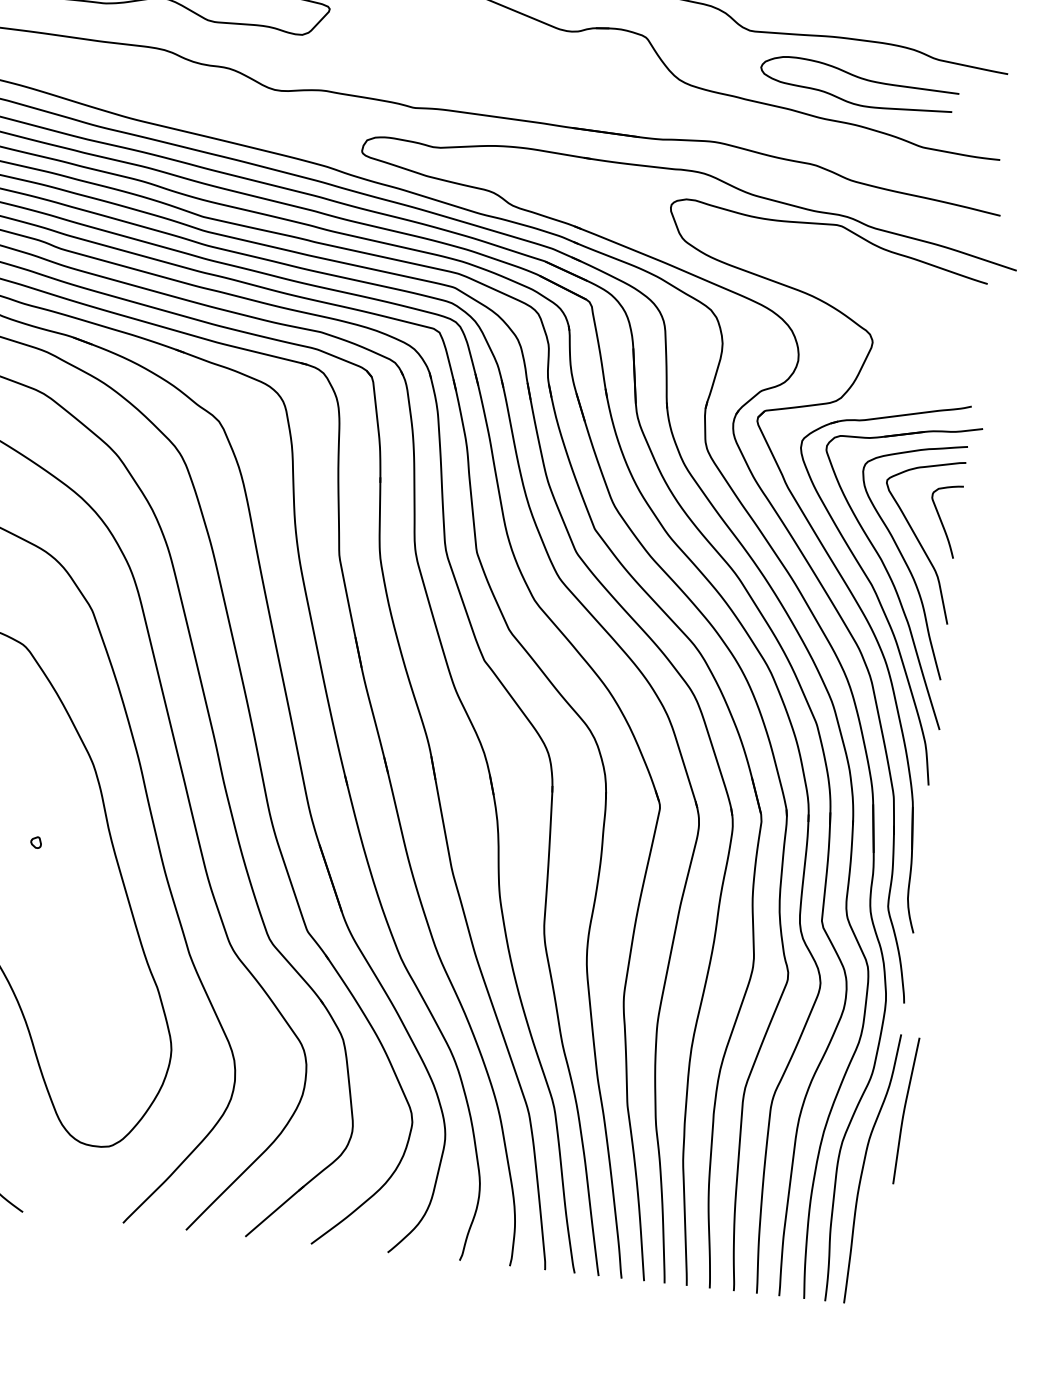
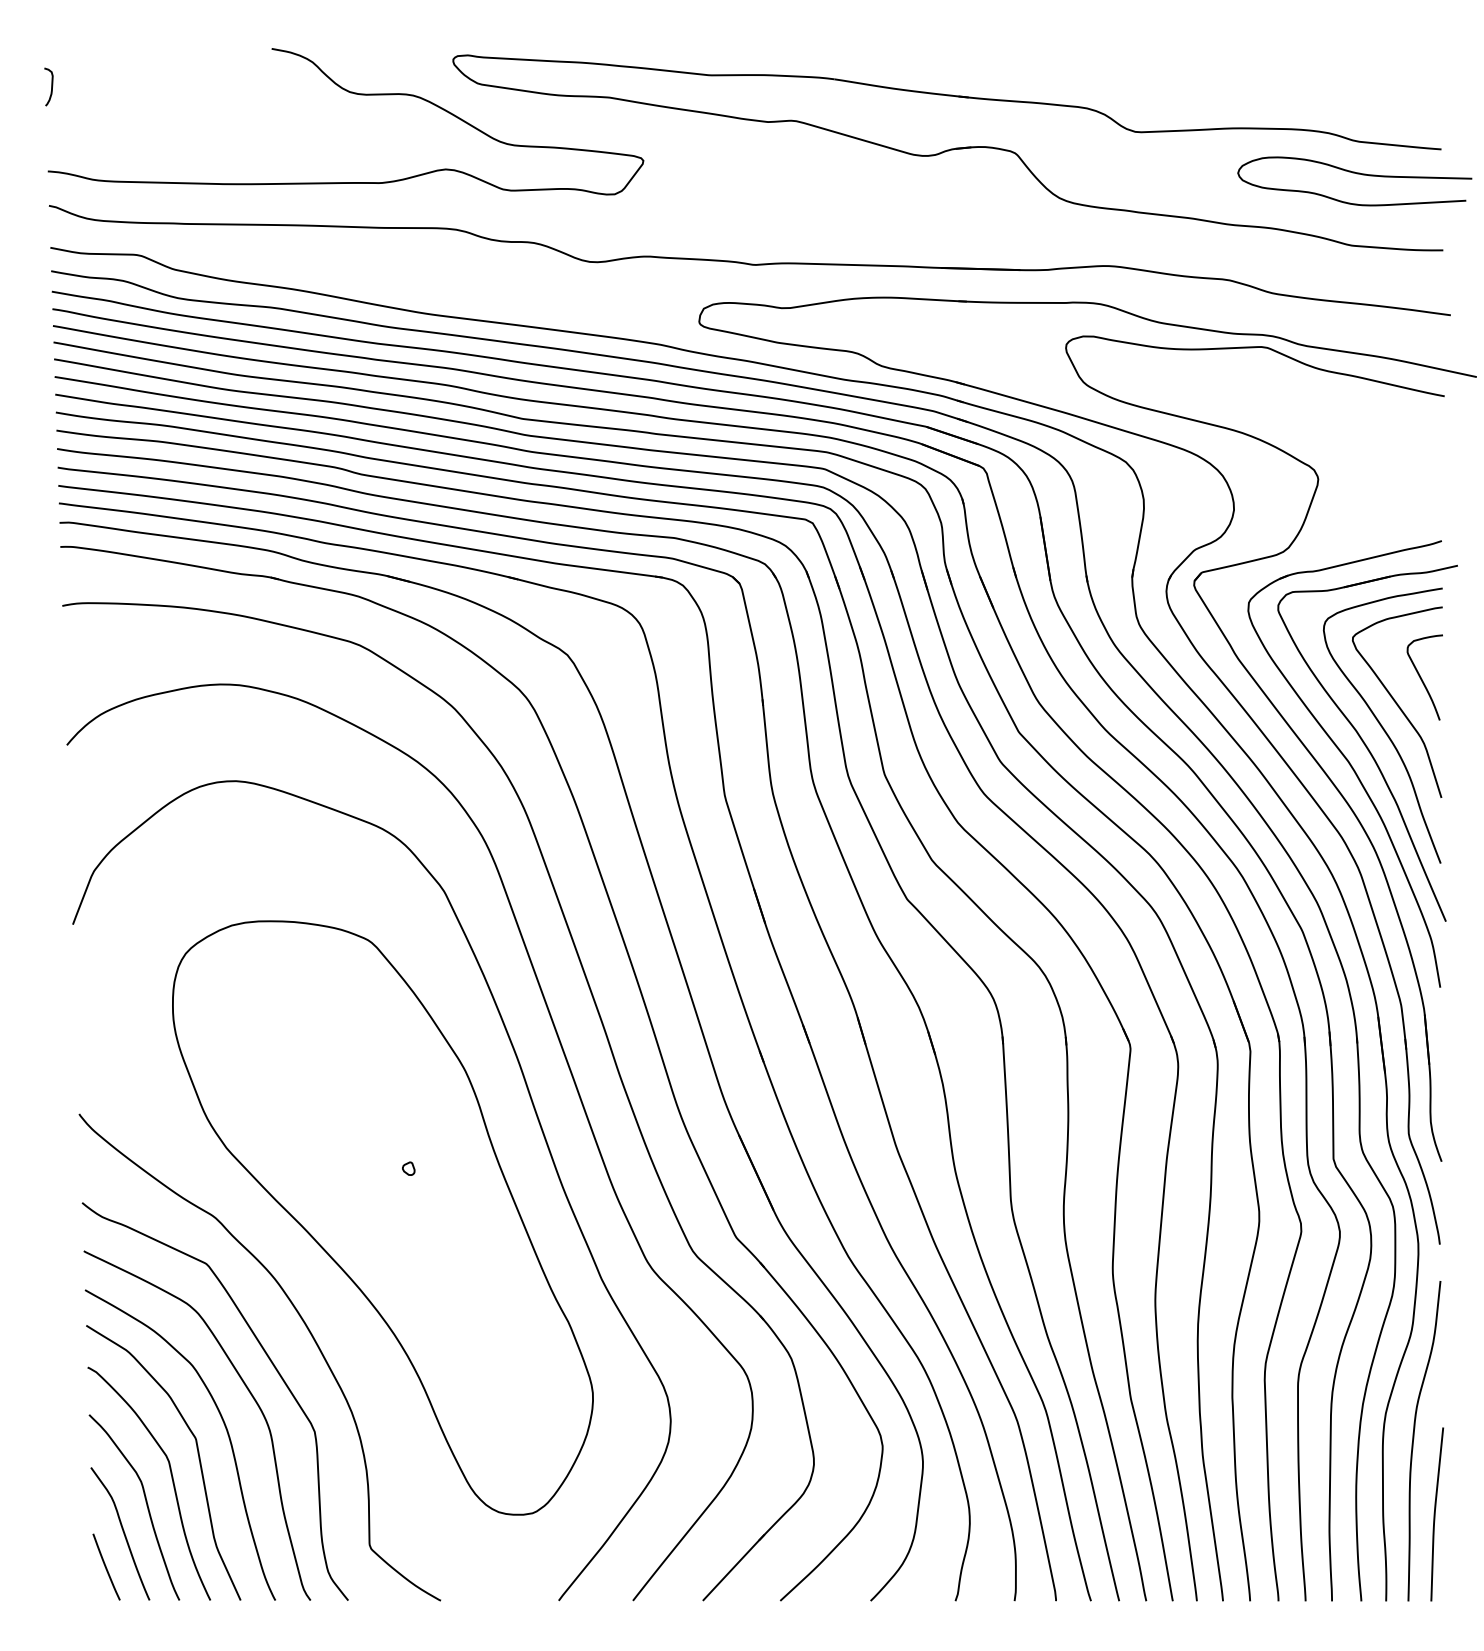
curve: (862, 79) -> (1357, 174), moved
curve: (904, 1110) -> (1435, 1514), moved

